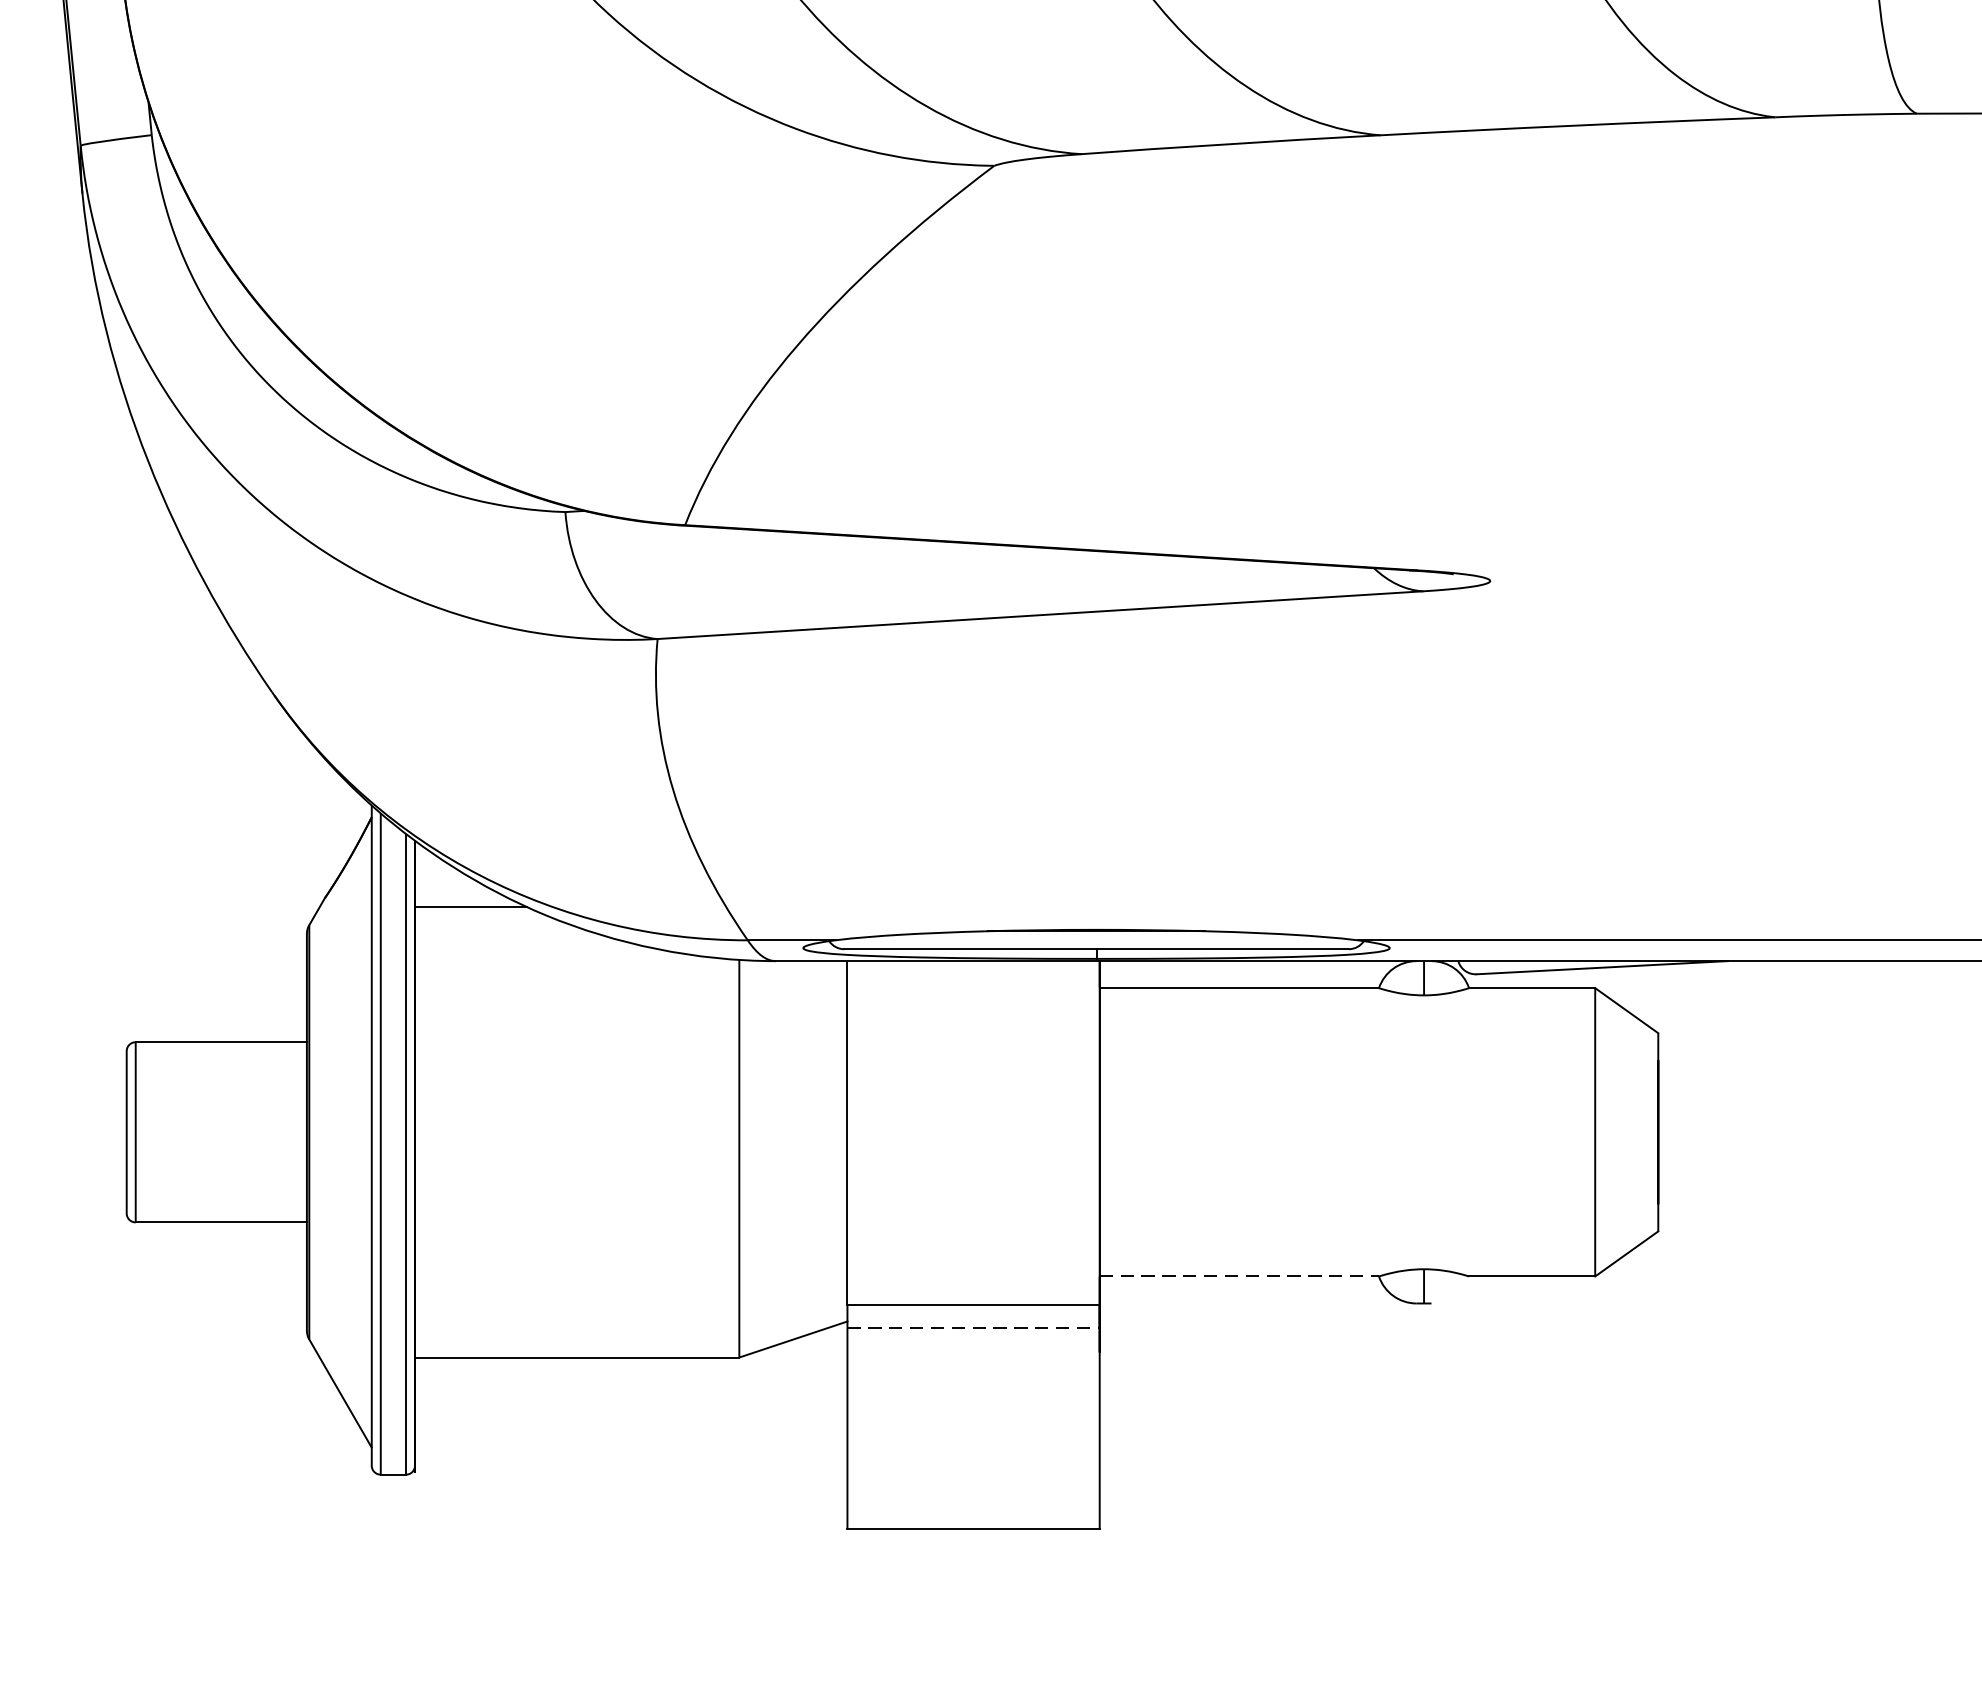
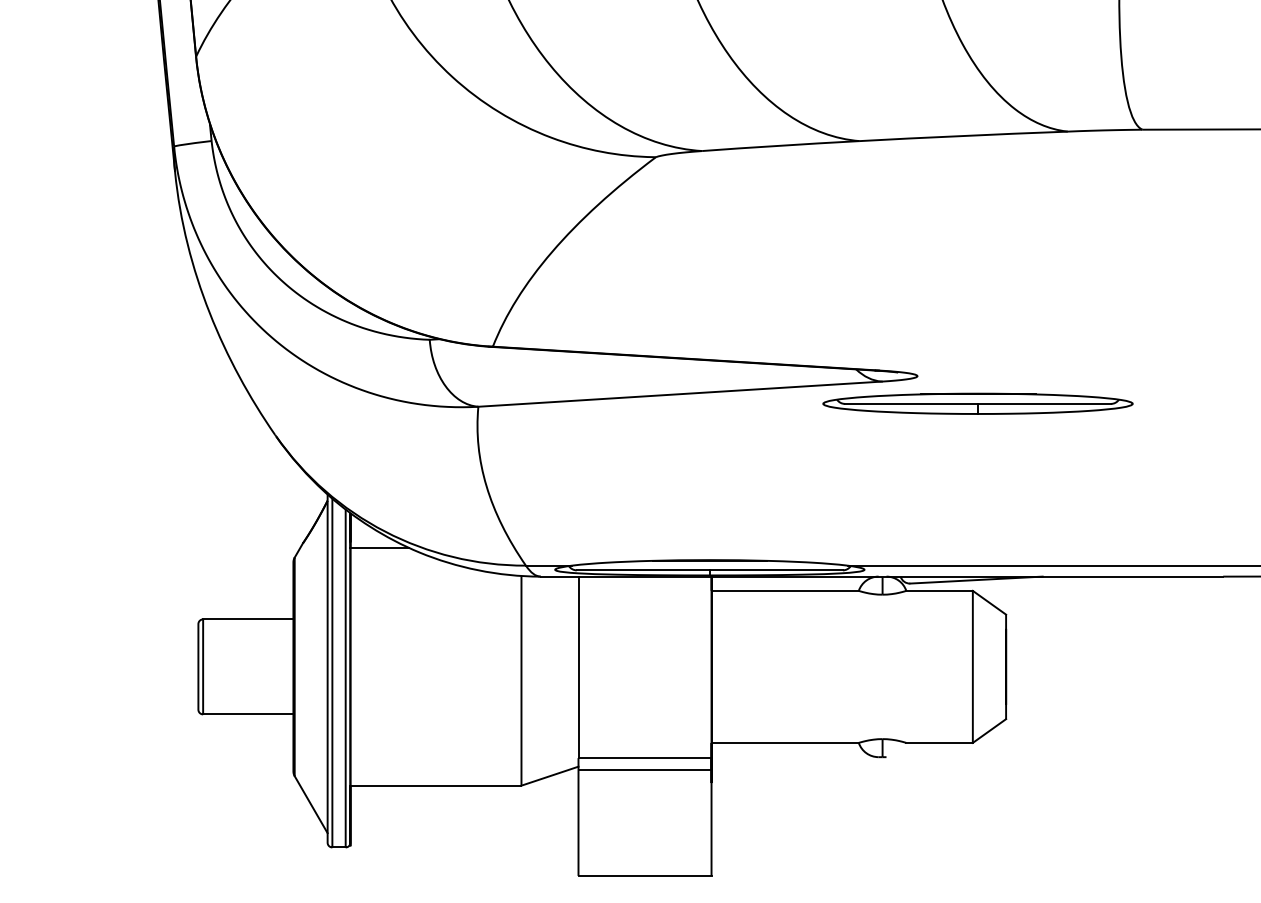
part: (1604, 632) -> (977, 403), added
line: (1239, 1275) -> (785, 742), dashed -> solid
line: (974, 1326) -> (645, 769), dashed -> solid

